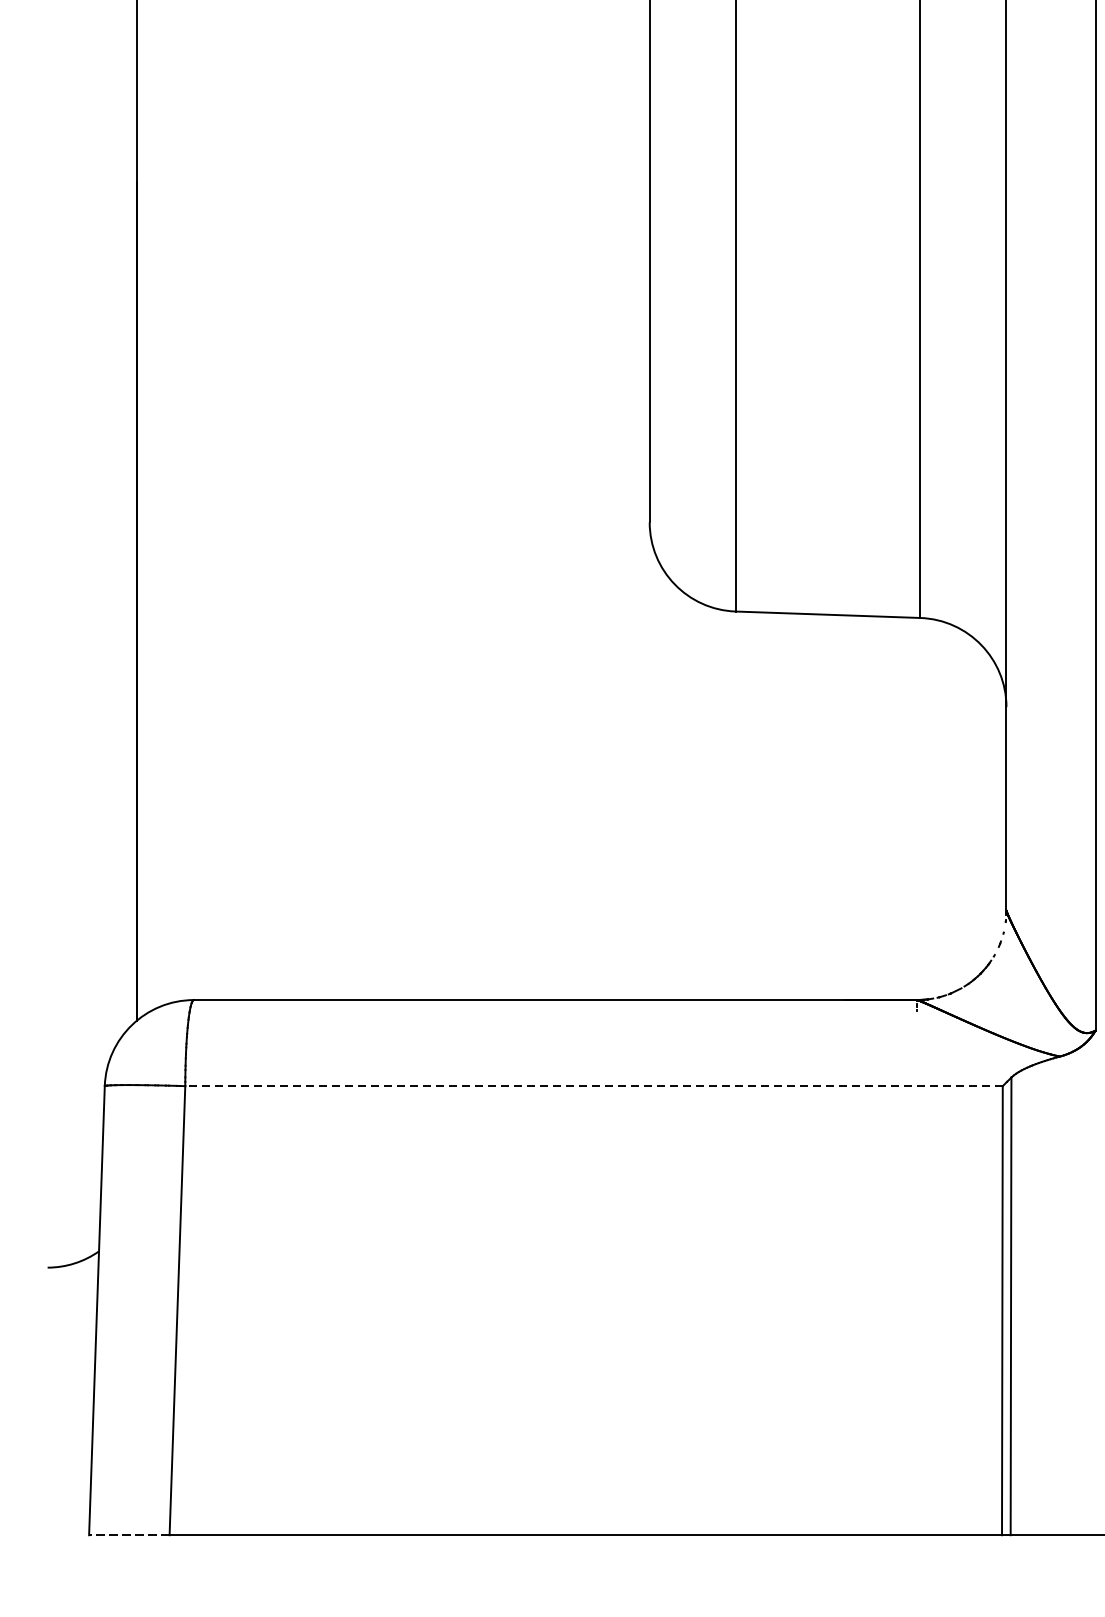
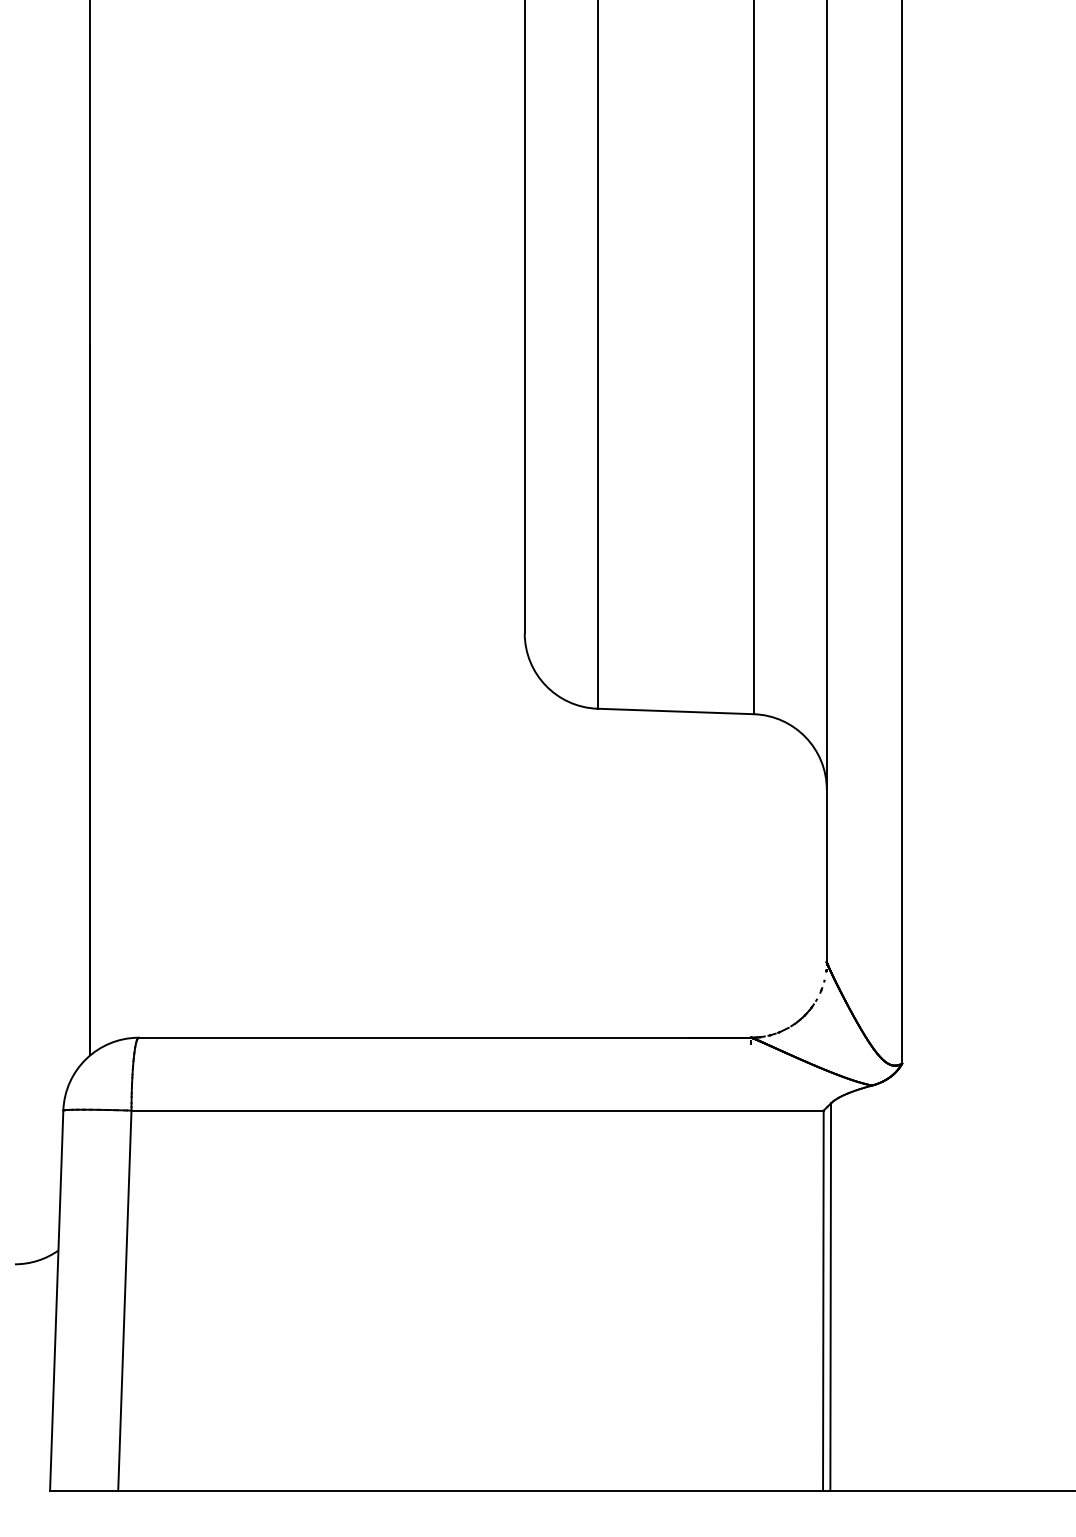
line: (593, 1085) -> (477, 1110), dashed -> solid
line: (128, 1534) -> (83, 1490), dashed -> solid

